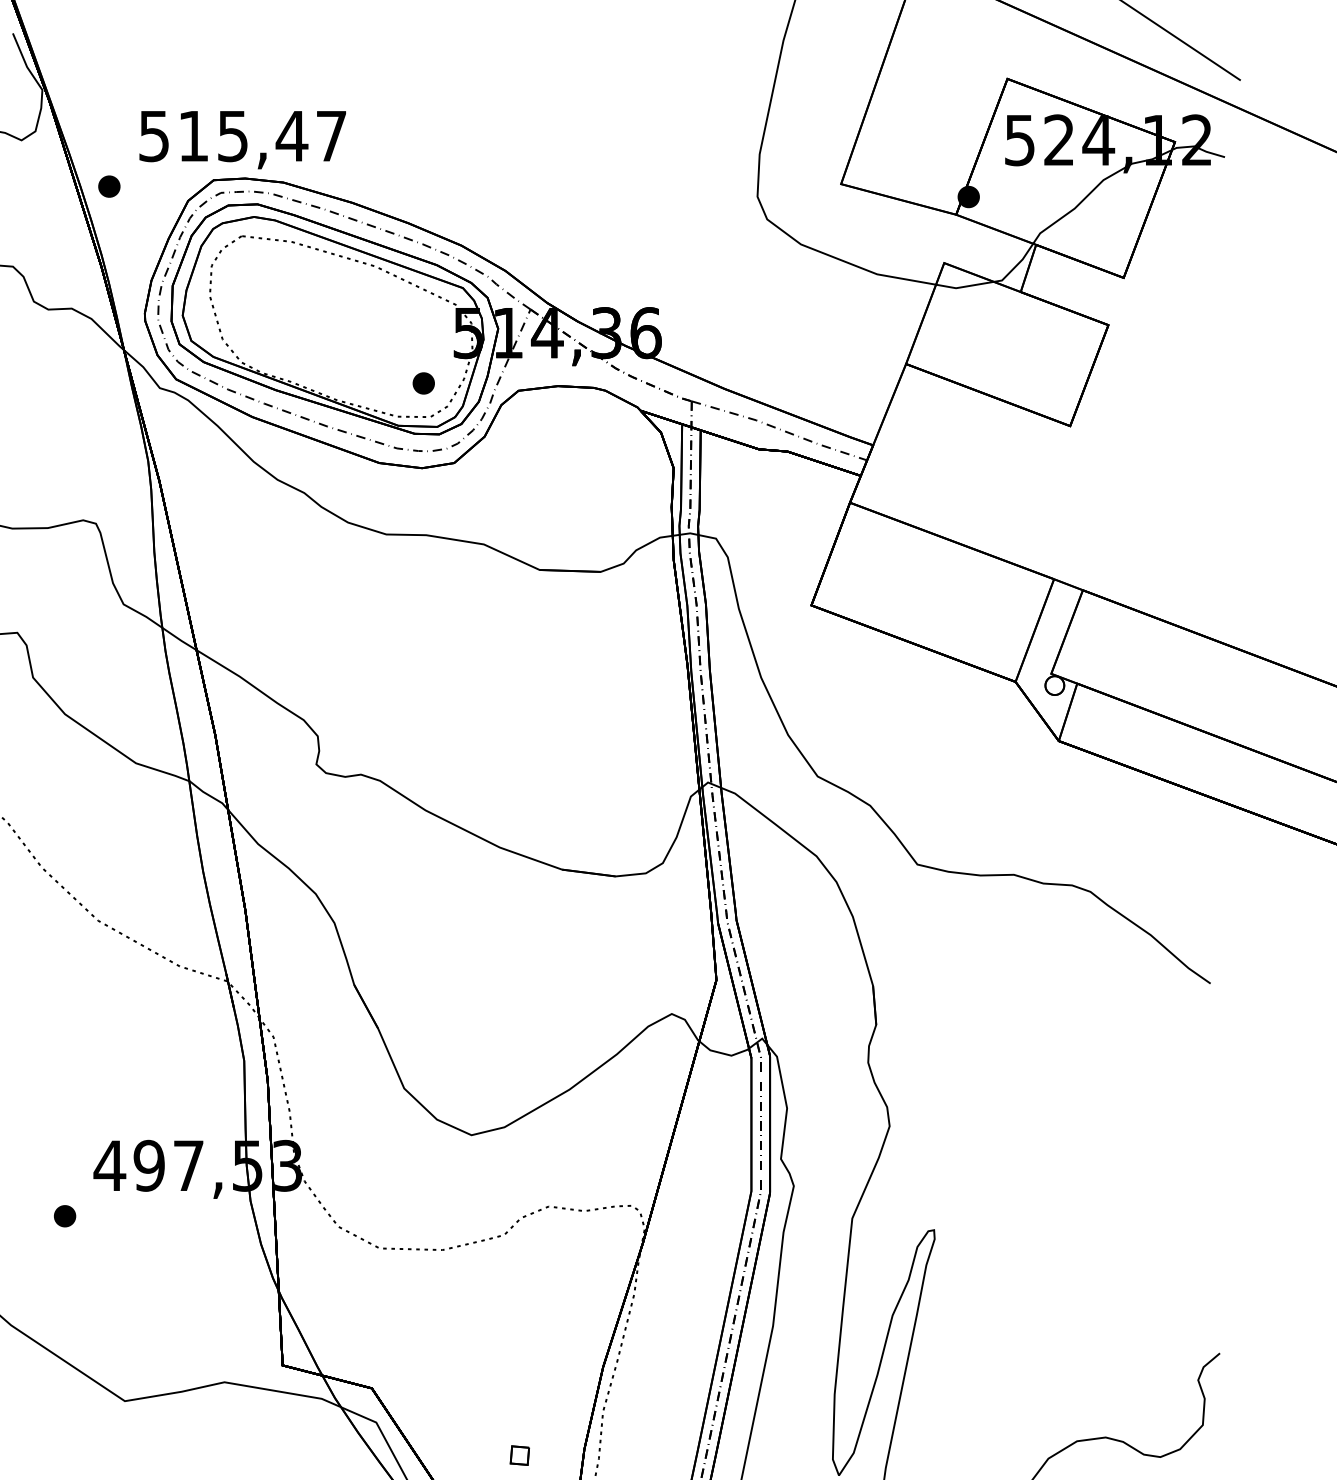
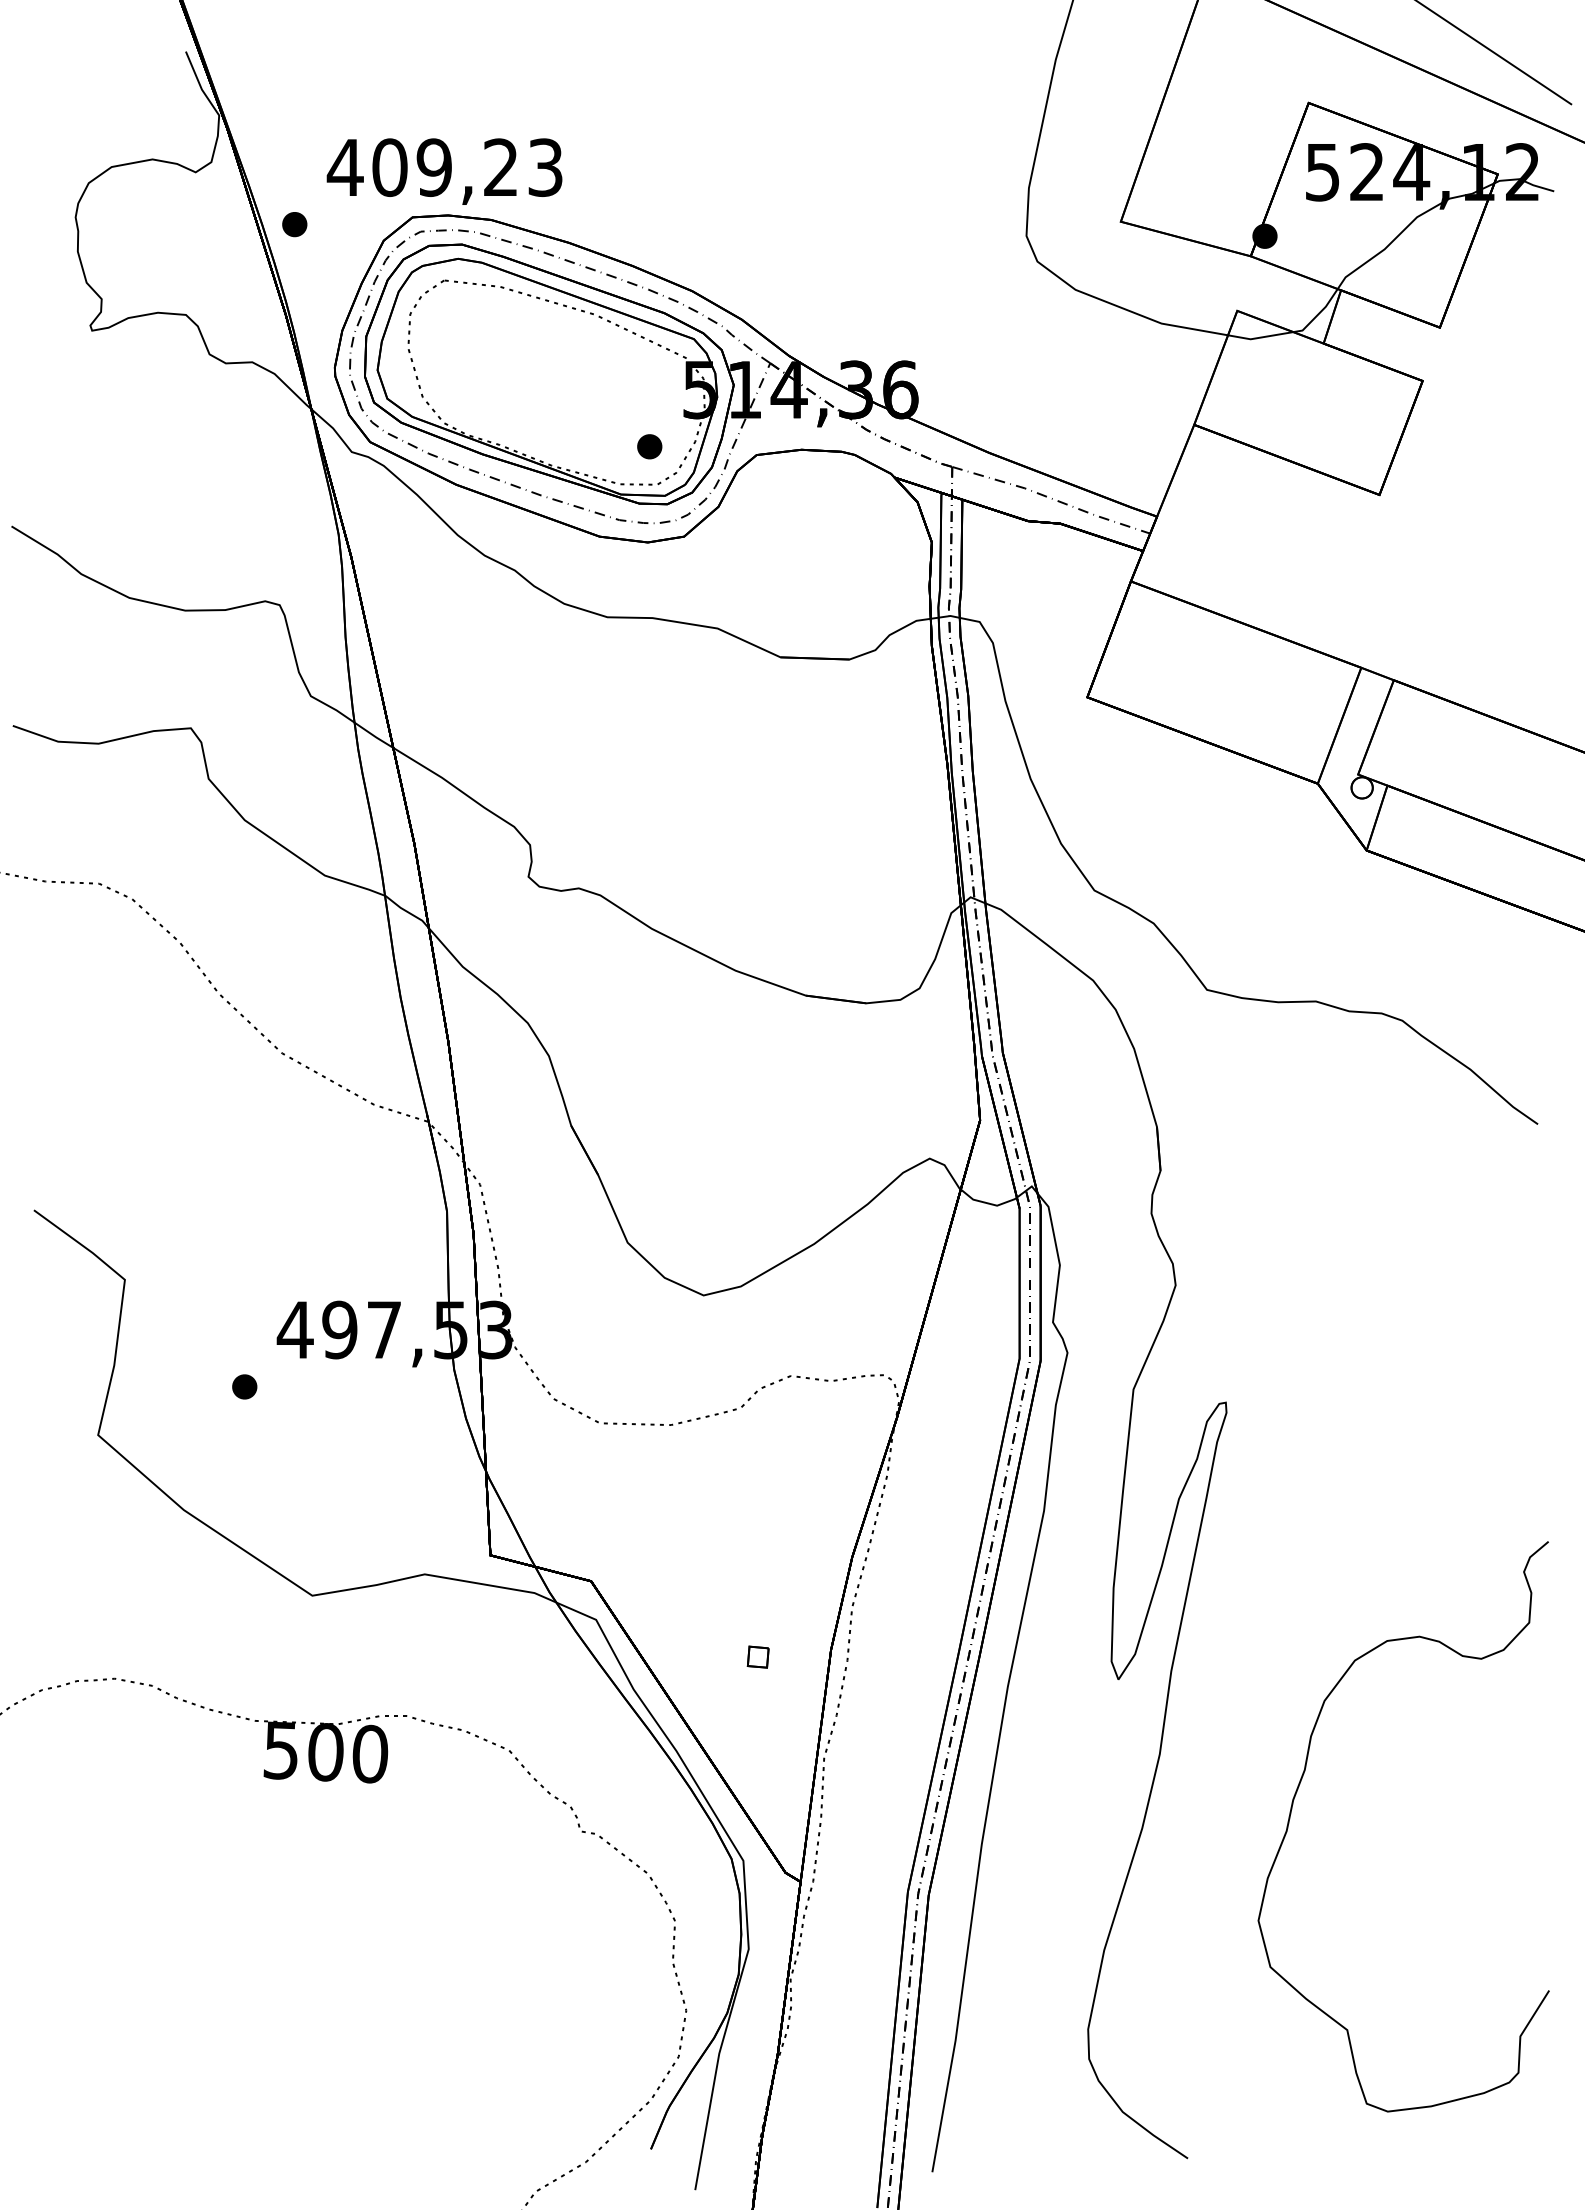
text: (241, 136) -> (444, 167), 515,47 -> 409,23

